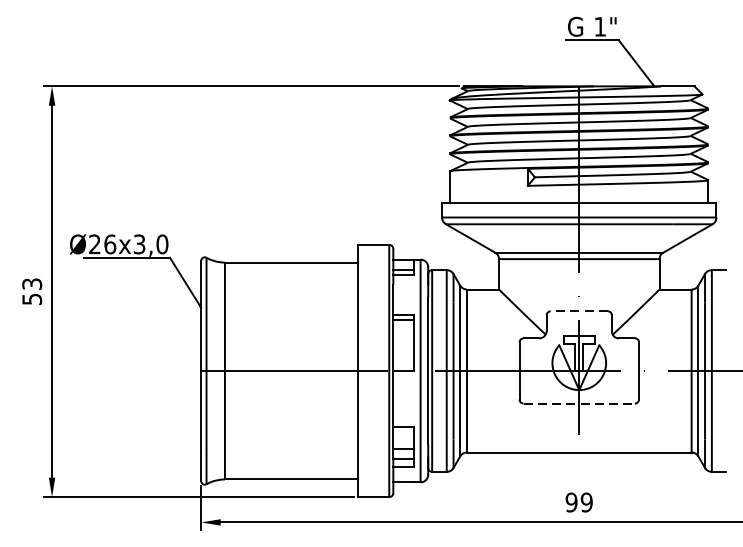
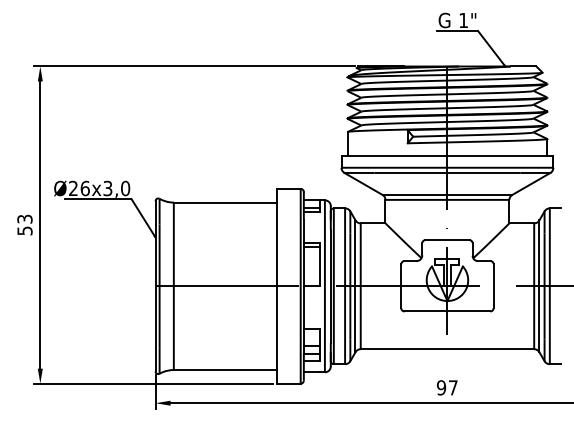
line: (578, 311) -> (446, 240), dashed -> solid
line: (579, 403) -> (447, 311), dashed -> solid
text: (585, 502) -> (452, 387), 99 -> 97

